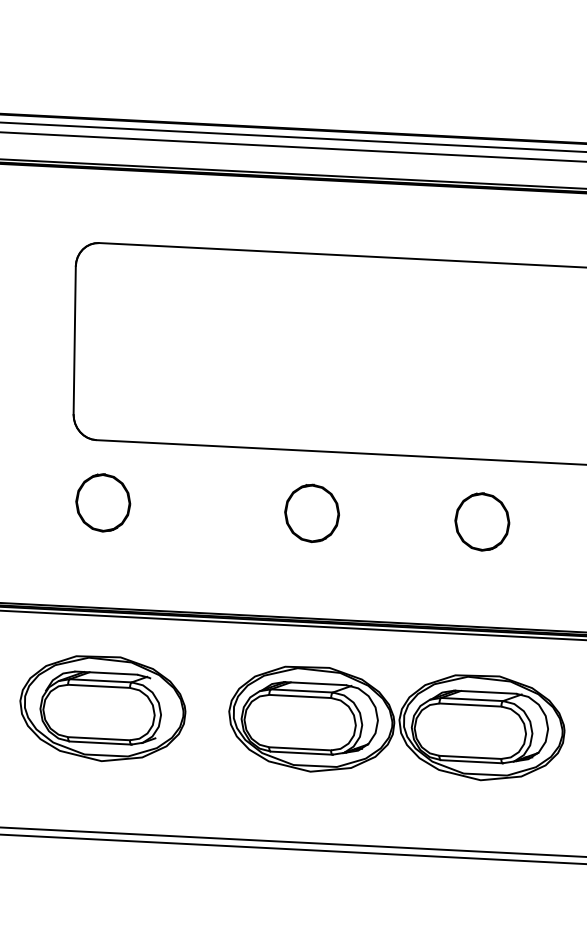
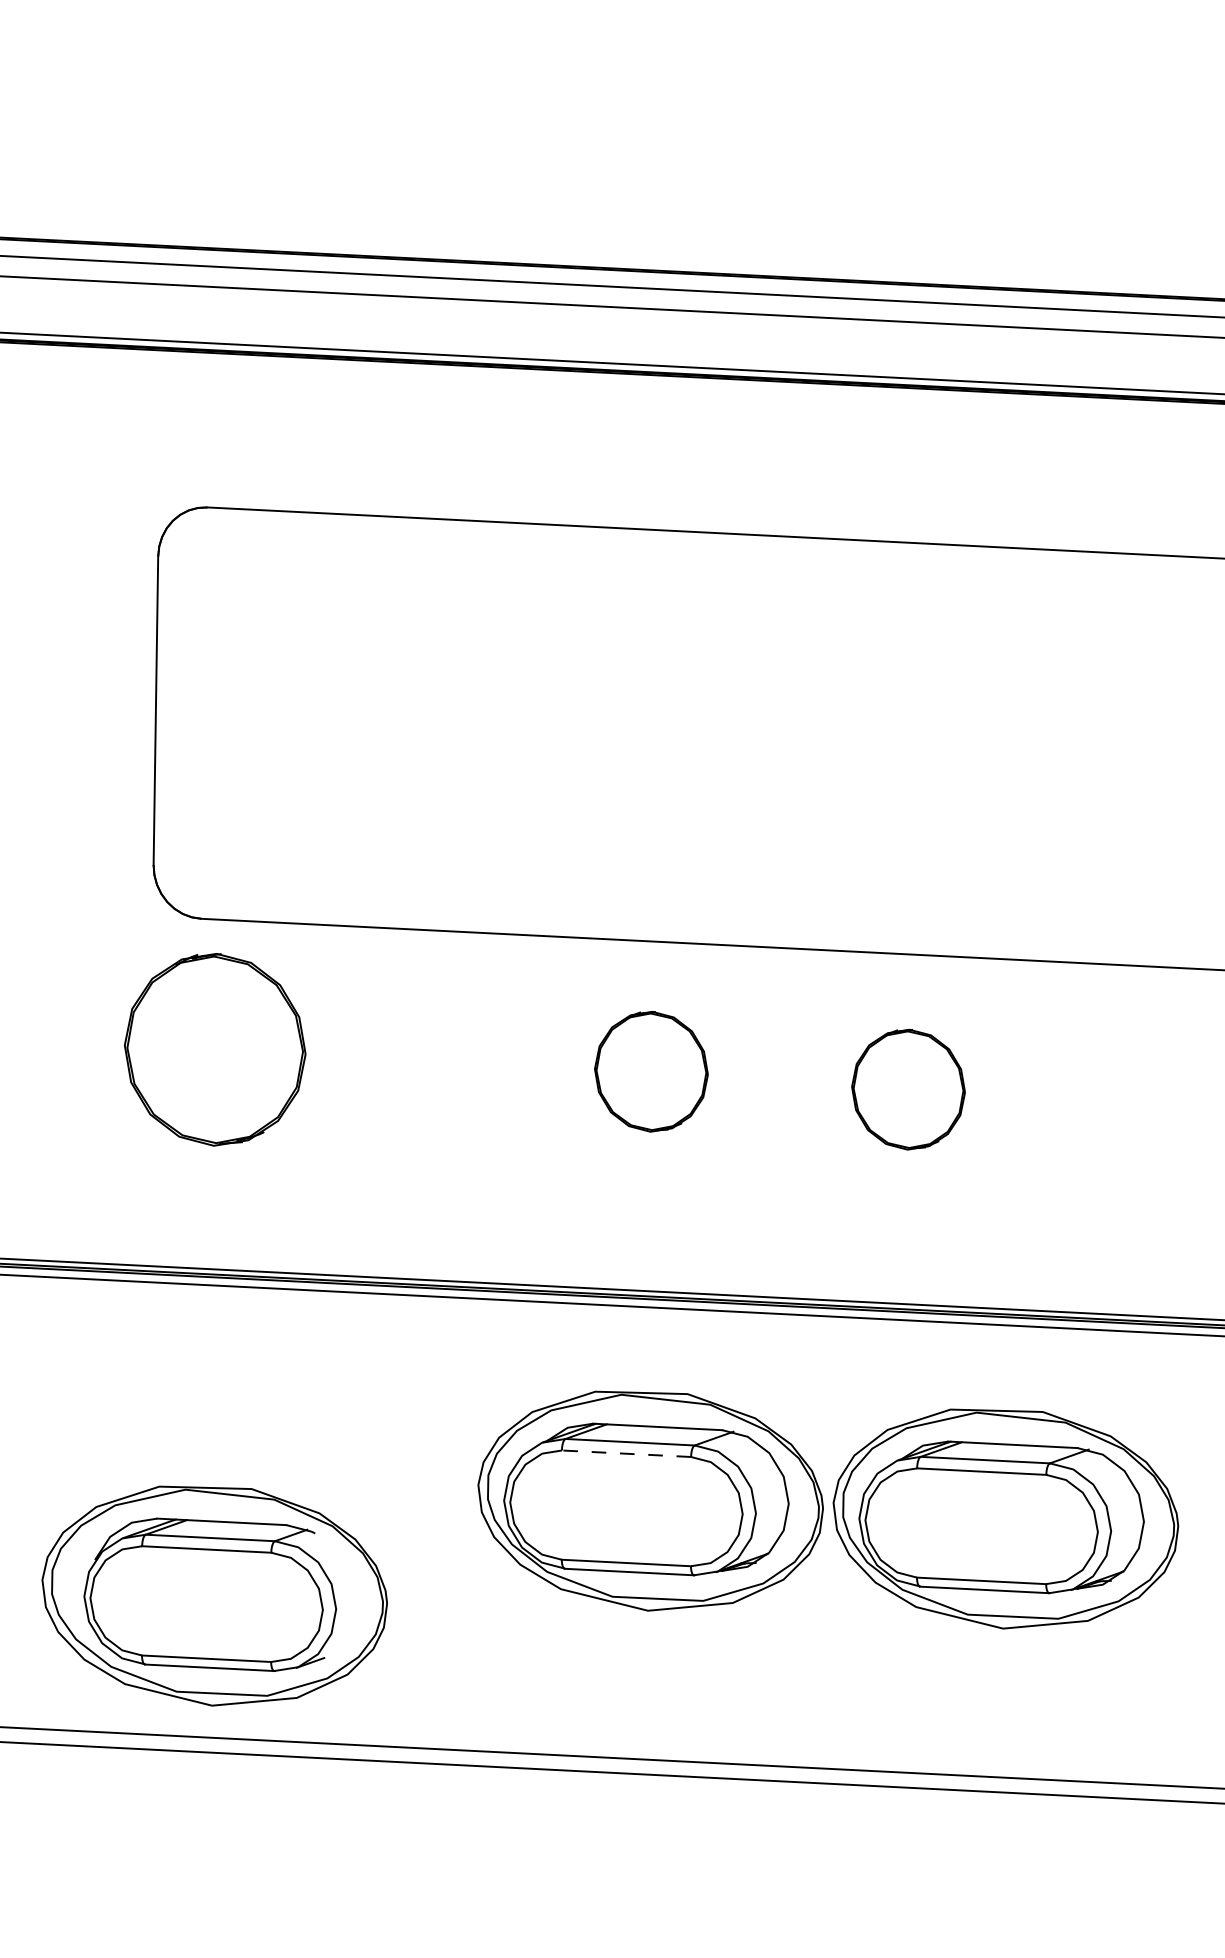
part: (103, 502) -> (215, 1048), size x1.6
part: (482, 521) -> (908, 1088), moved
line: (300, 696) -> (627, 1453), solid -> dashed
part: (102, 708) -> (213, 1595), moved

